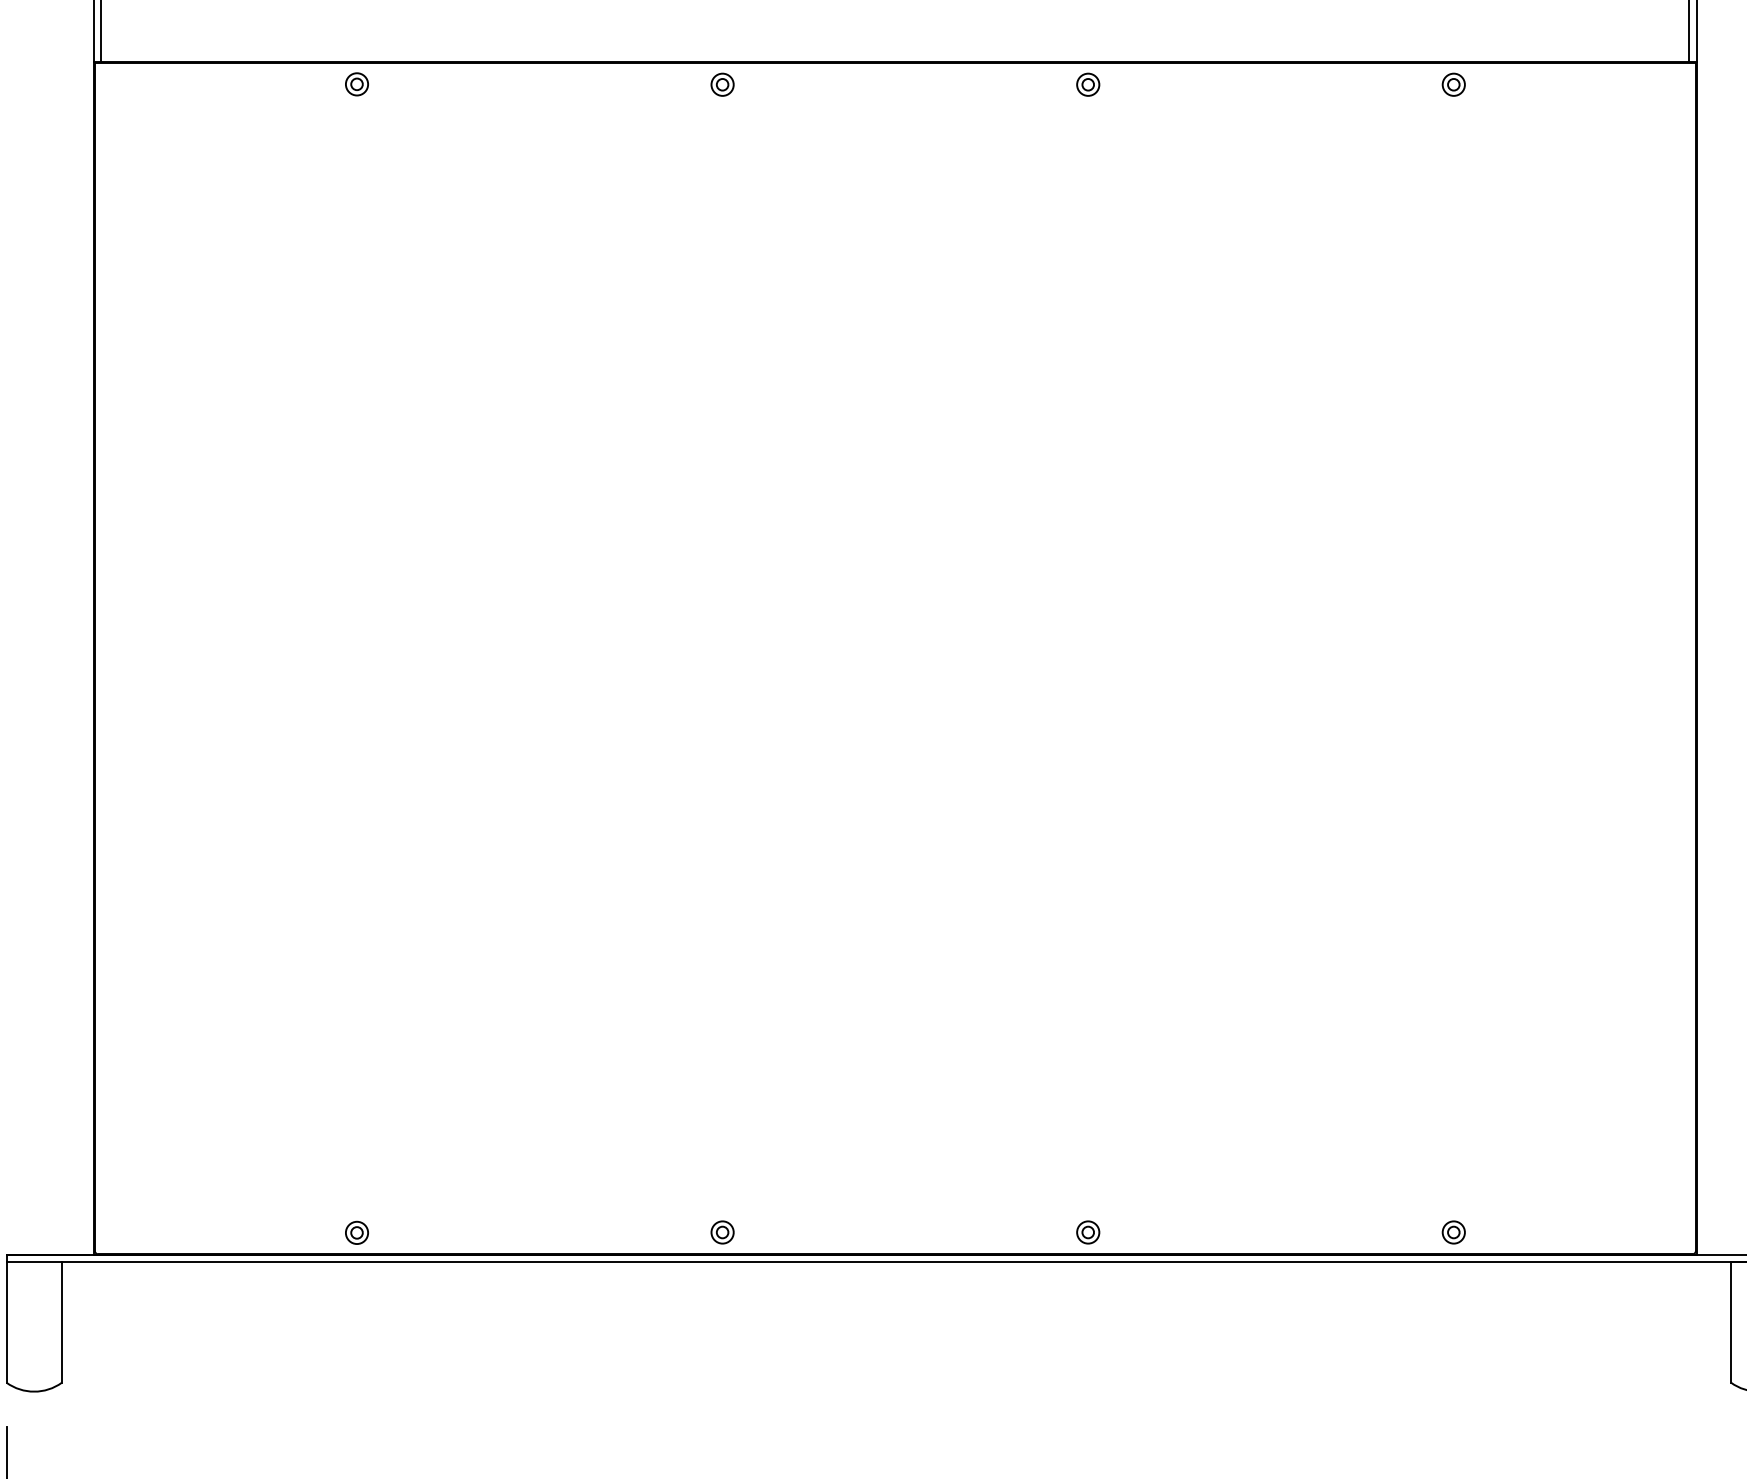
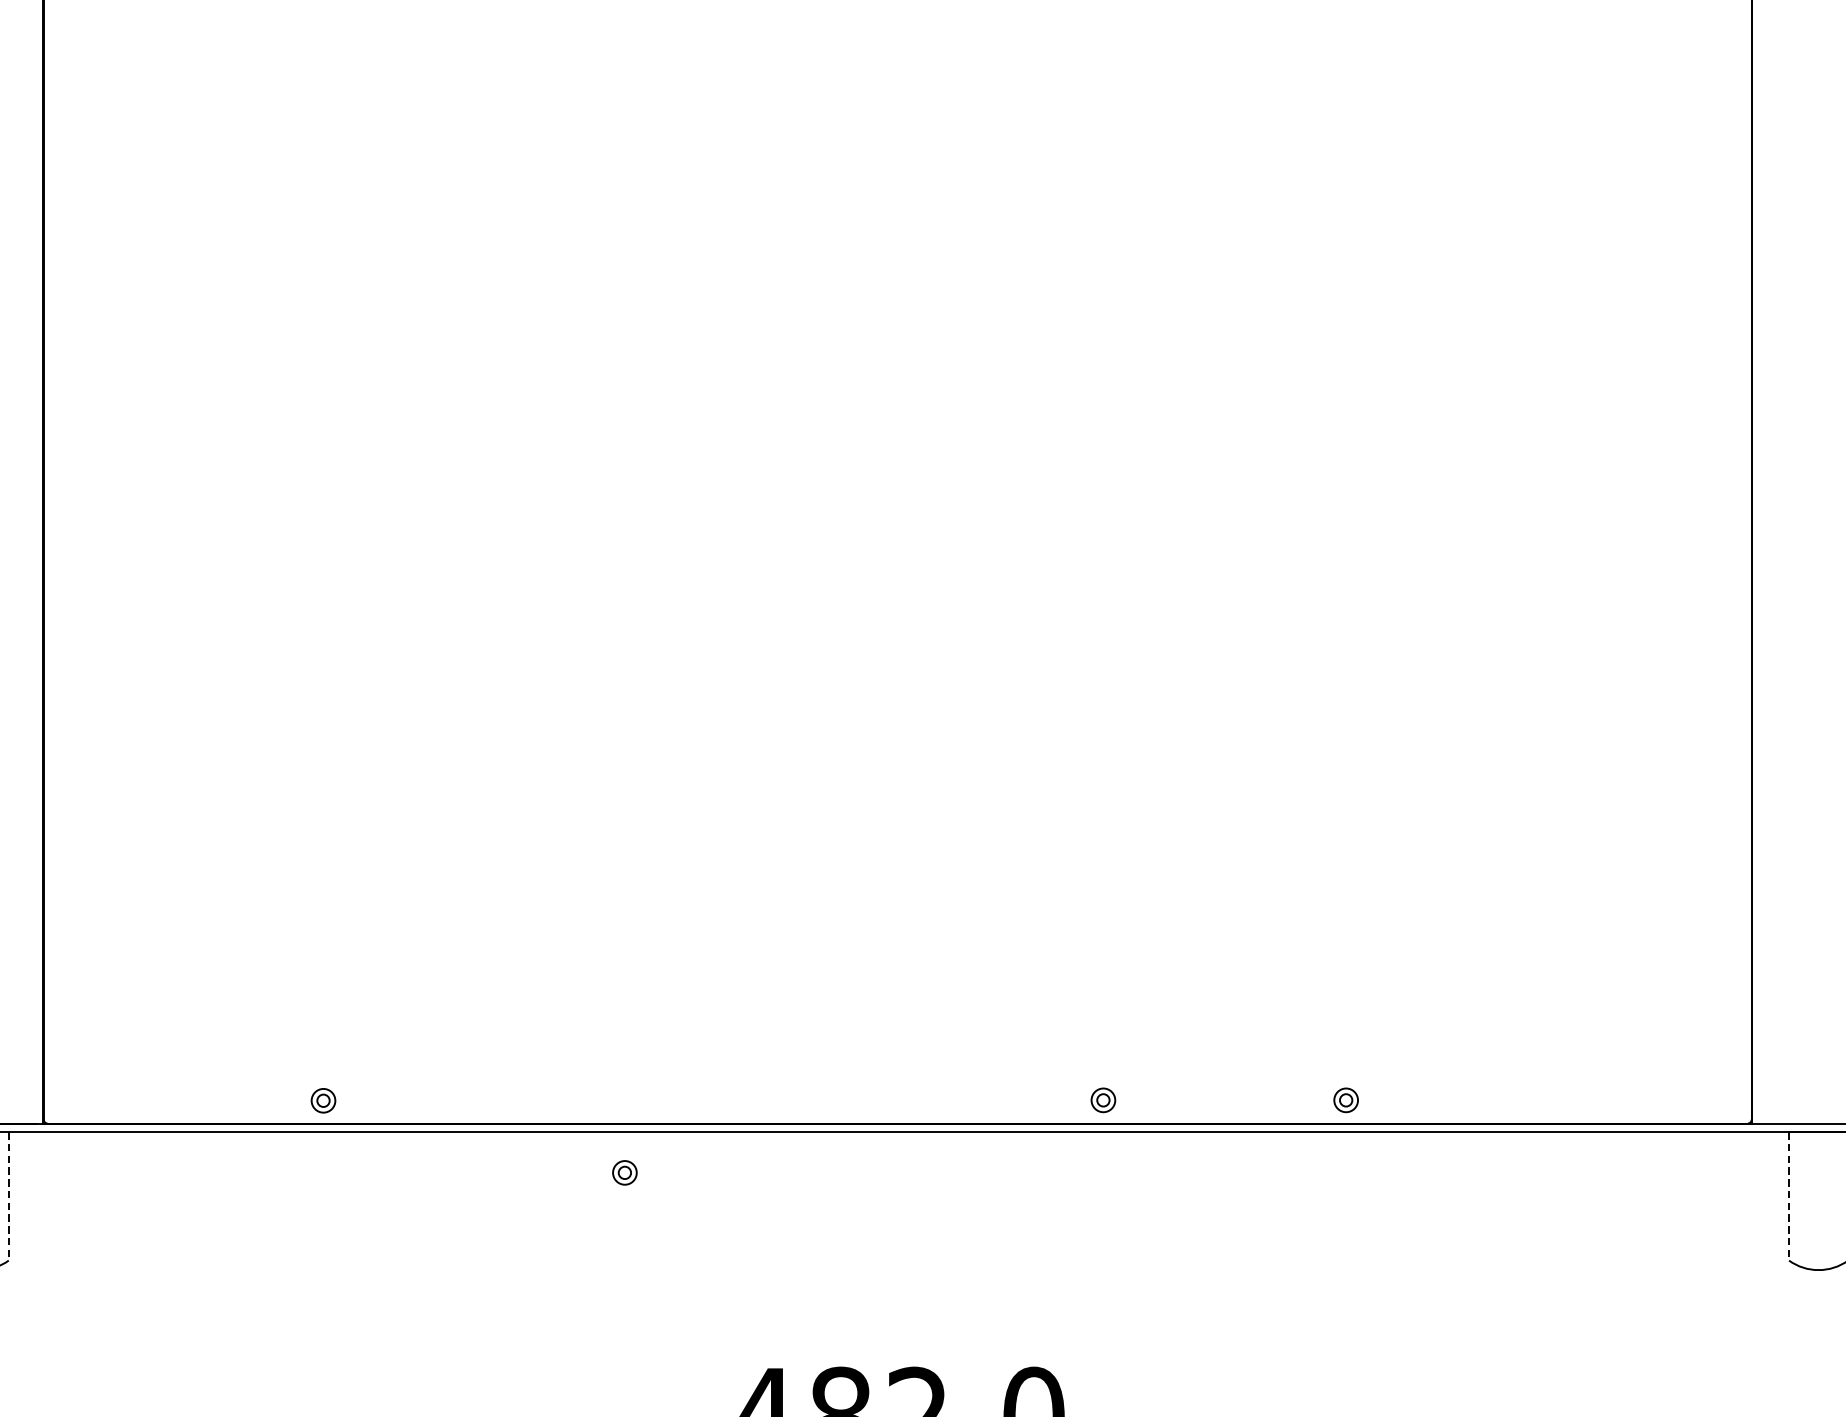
part: (722, 1232) -> (624, 1172), moved
part: (1453, 1232) -> (1345, 1100), moved
line: (61, 1323) -> (8, 1197), solid -> dashed
line: (1731, 1323) -> (1789, 1197), solid -> dashed

